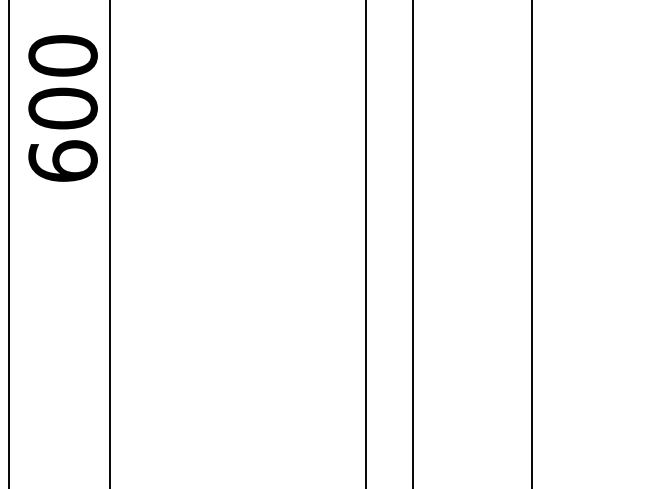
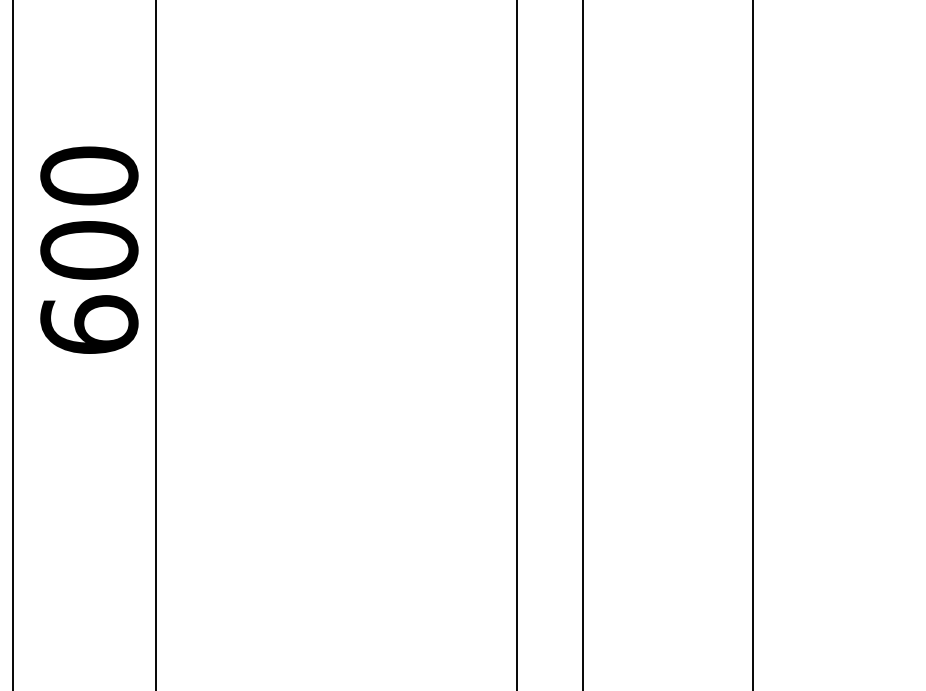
text: (63, 107) -> (89, 249), moved

